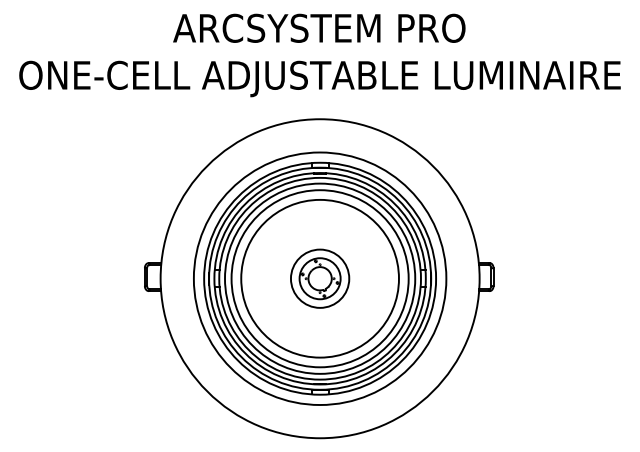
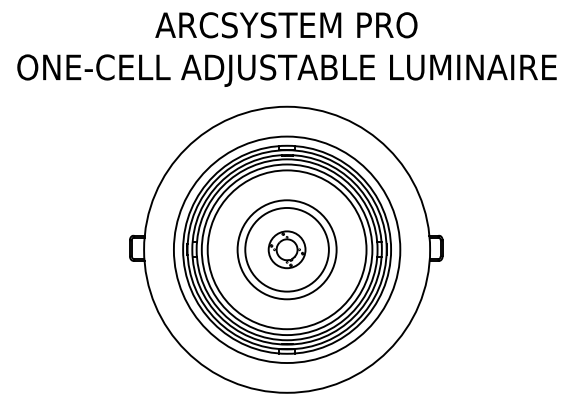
circle: (319, 278) -> (286, 249), size x0.7
circle: (319, 278) -> (286, 249), size x1.6

